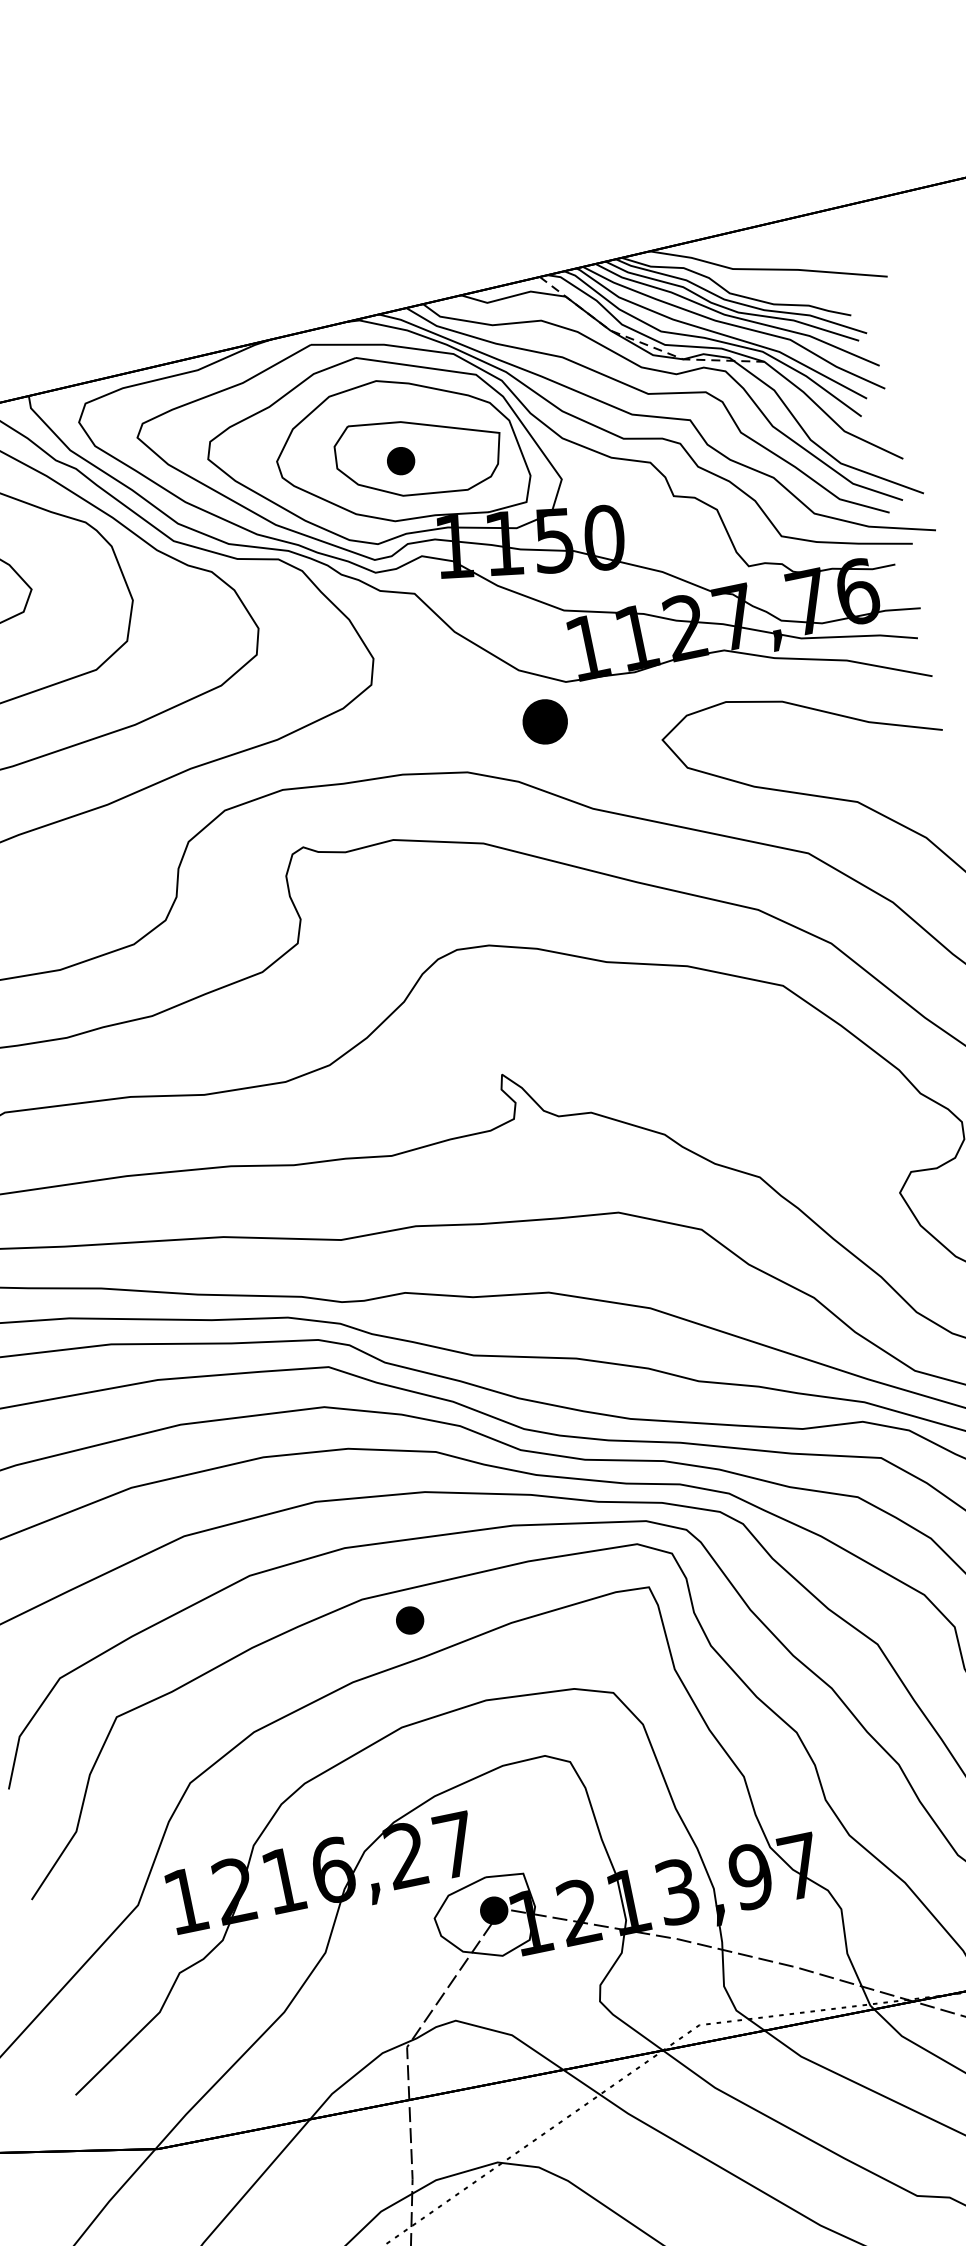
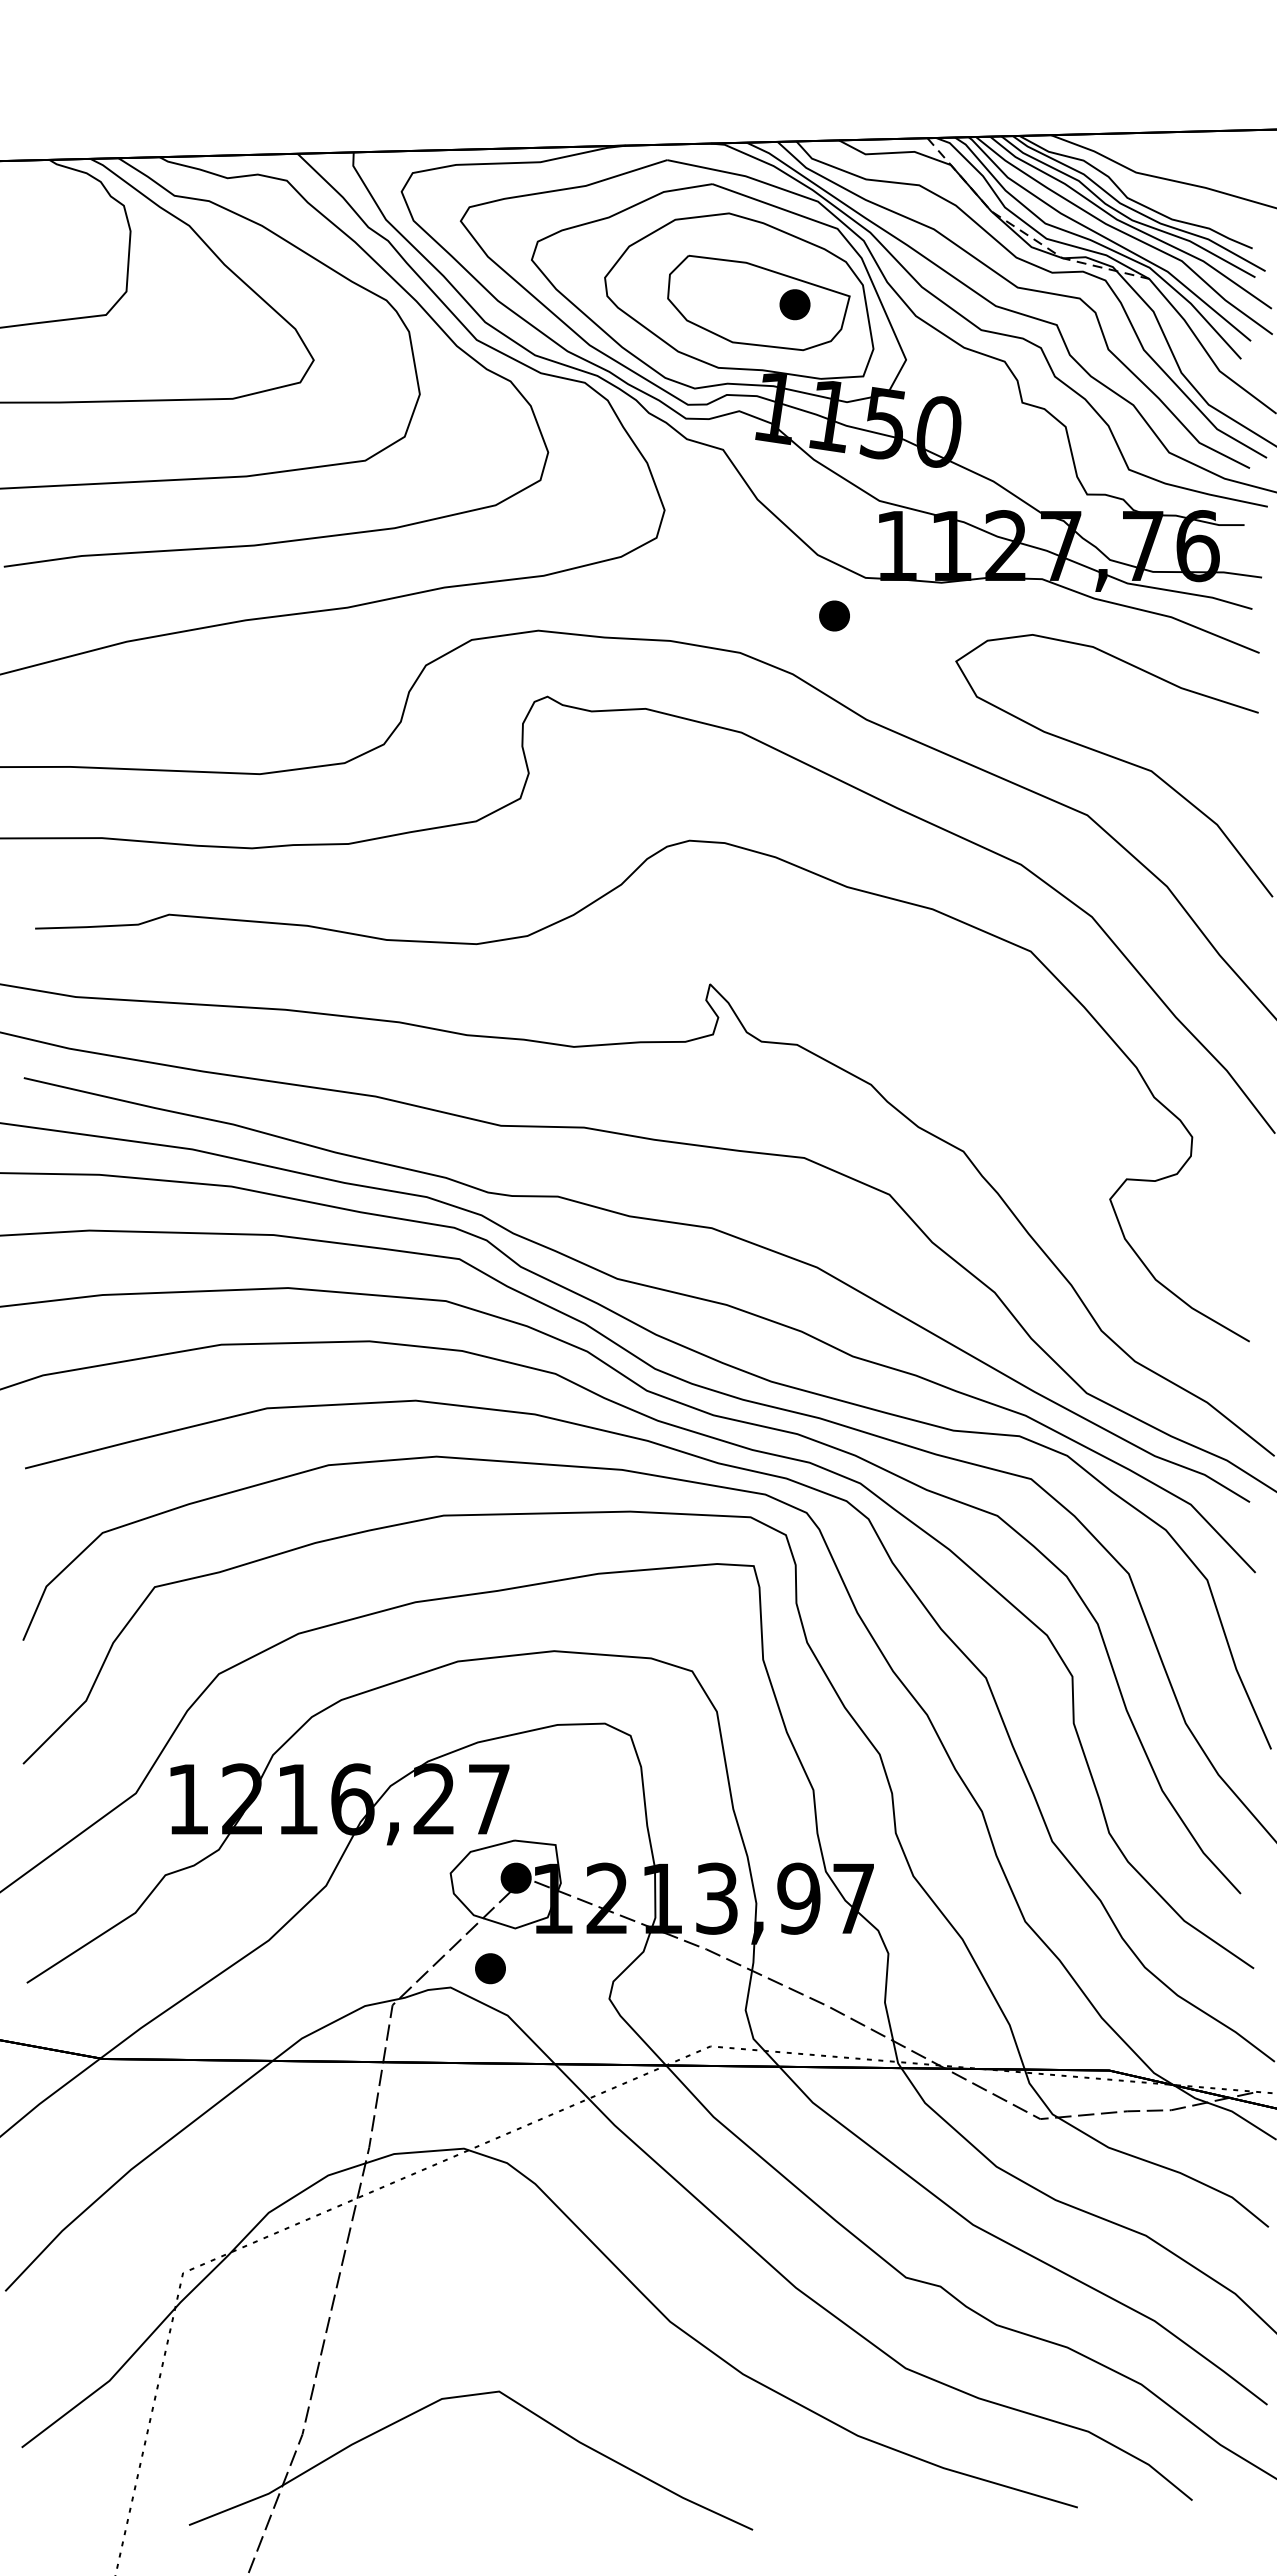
part: (400, 461) -> (794, 304), moved
part: (545, 721) -> (834, 615), size x0.62
part: (410, 1620) -> (490, 1968), moved

